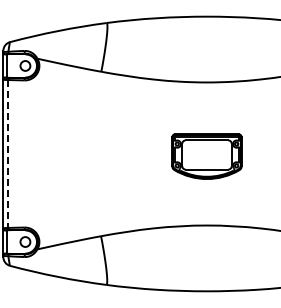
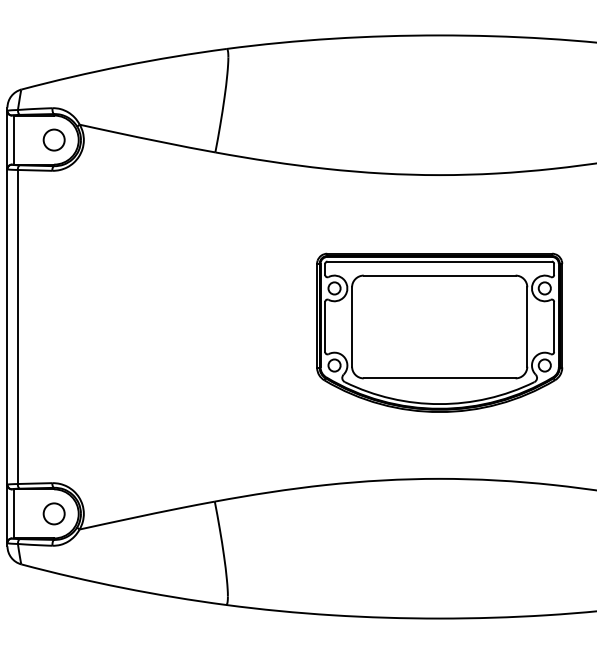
line: (8, 154) -> (18, 328), dashed -> solid
part: (206, 156) -> (438, 332), size x1.67

